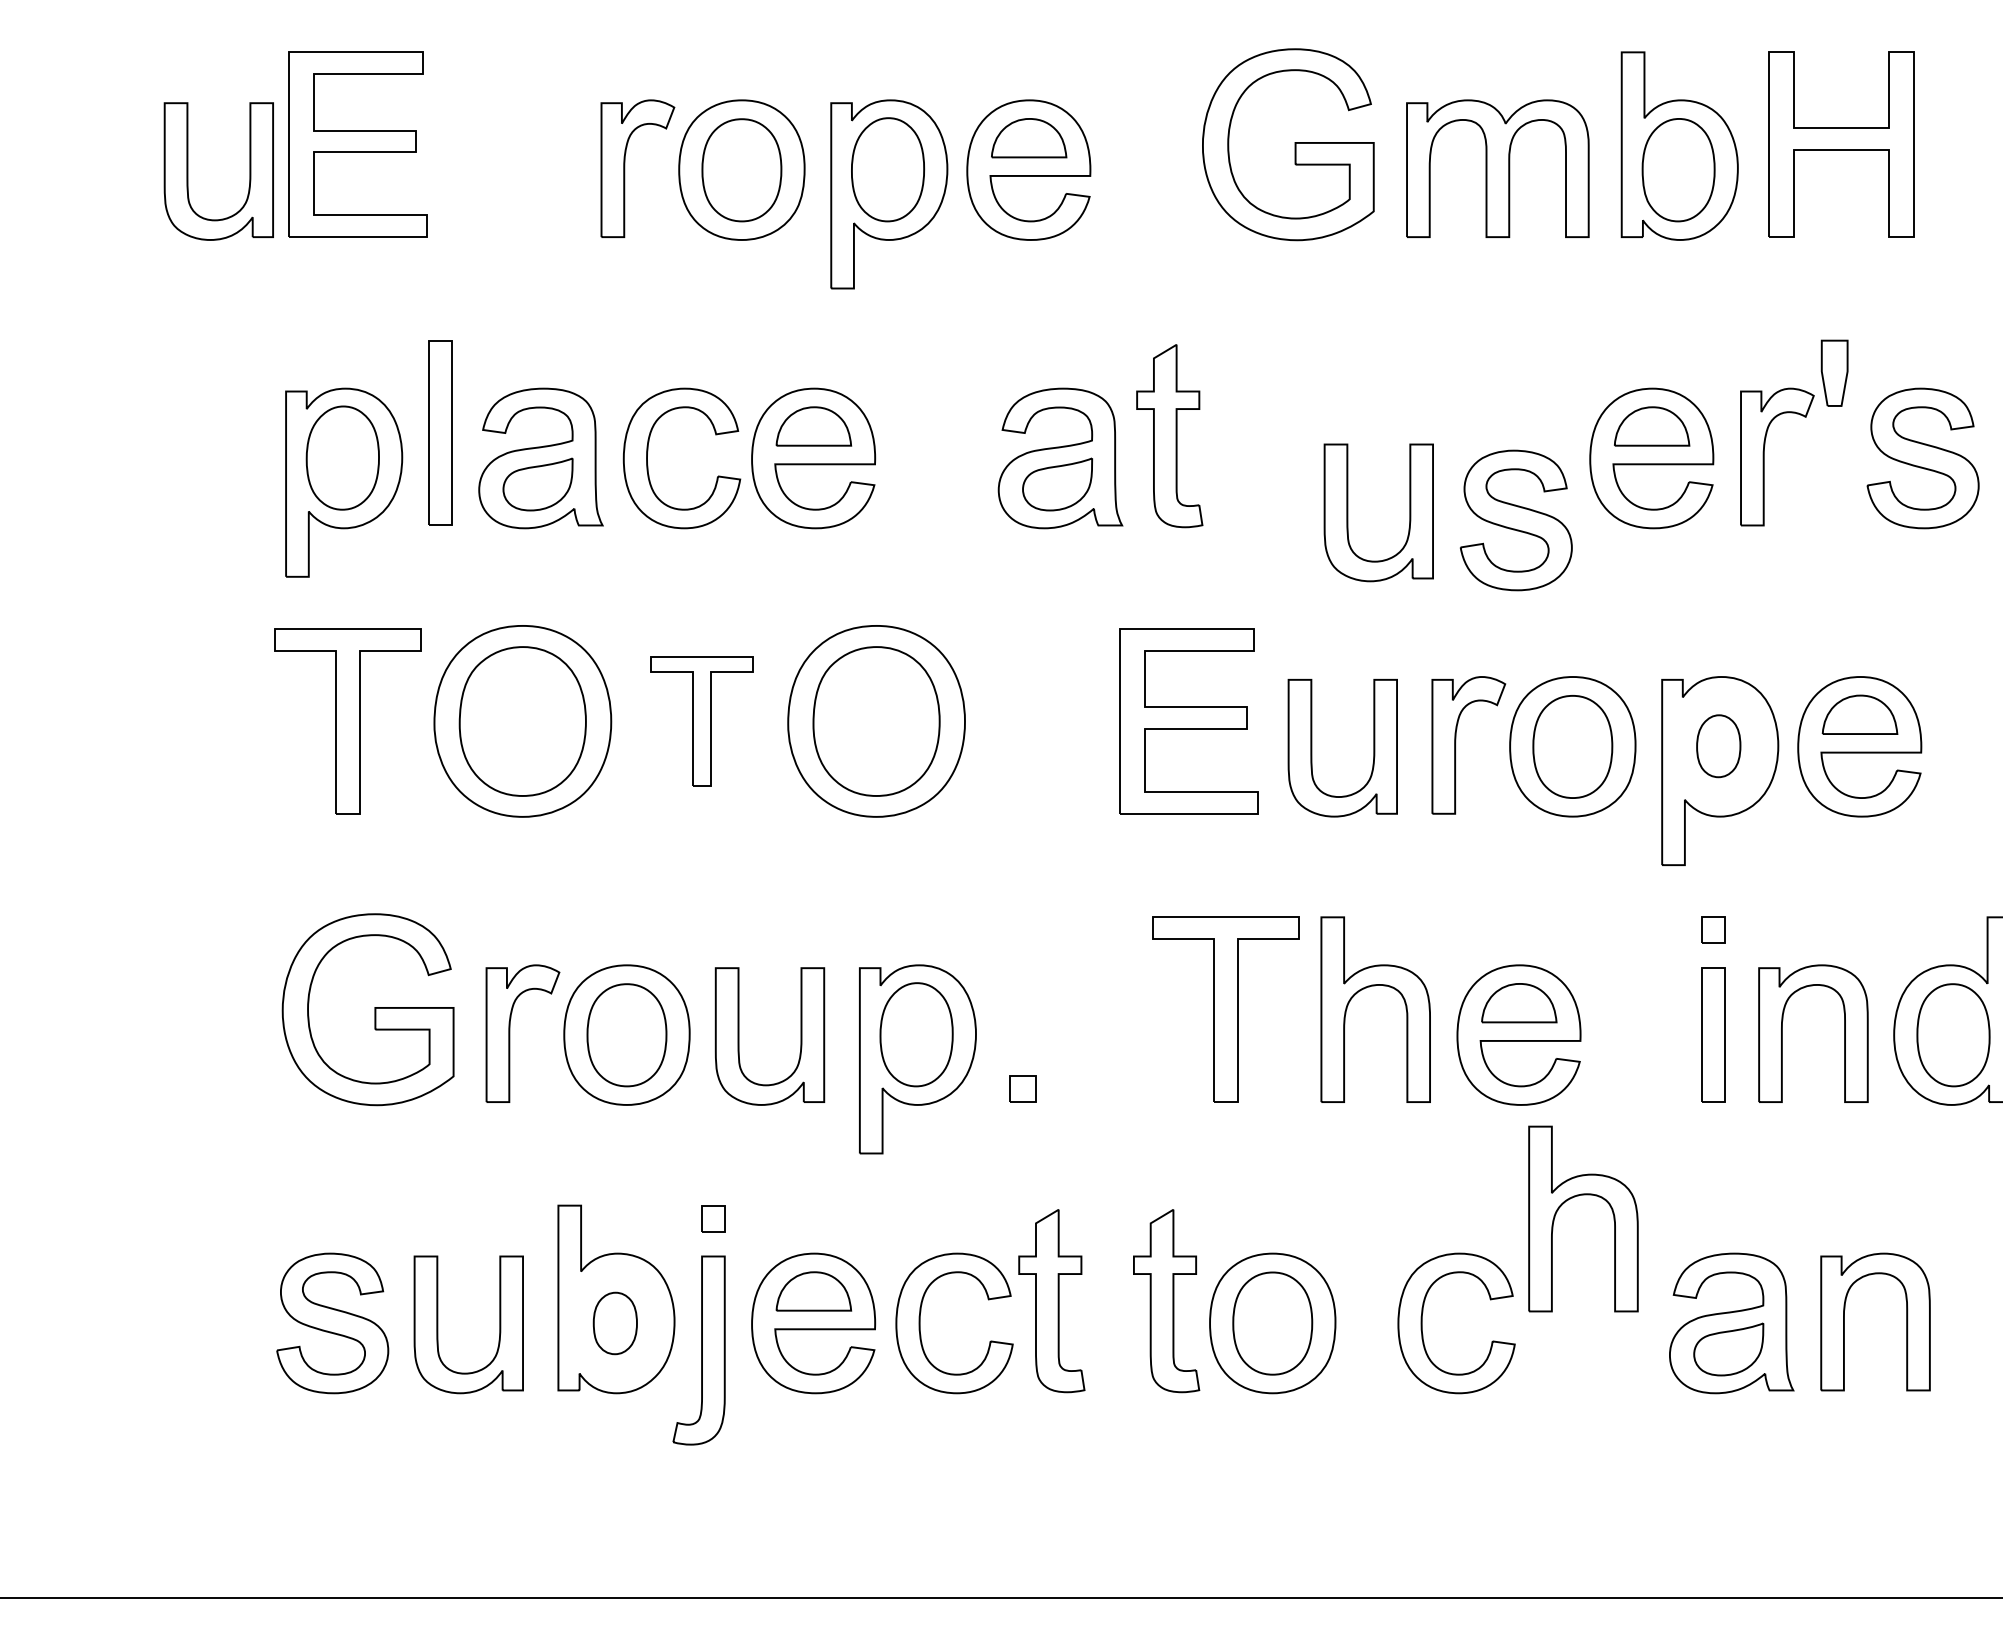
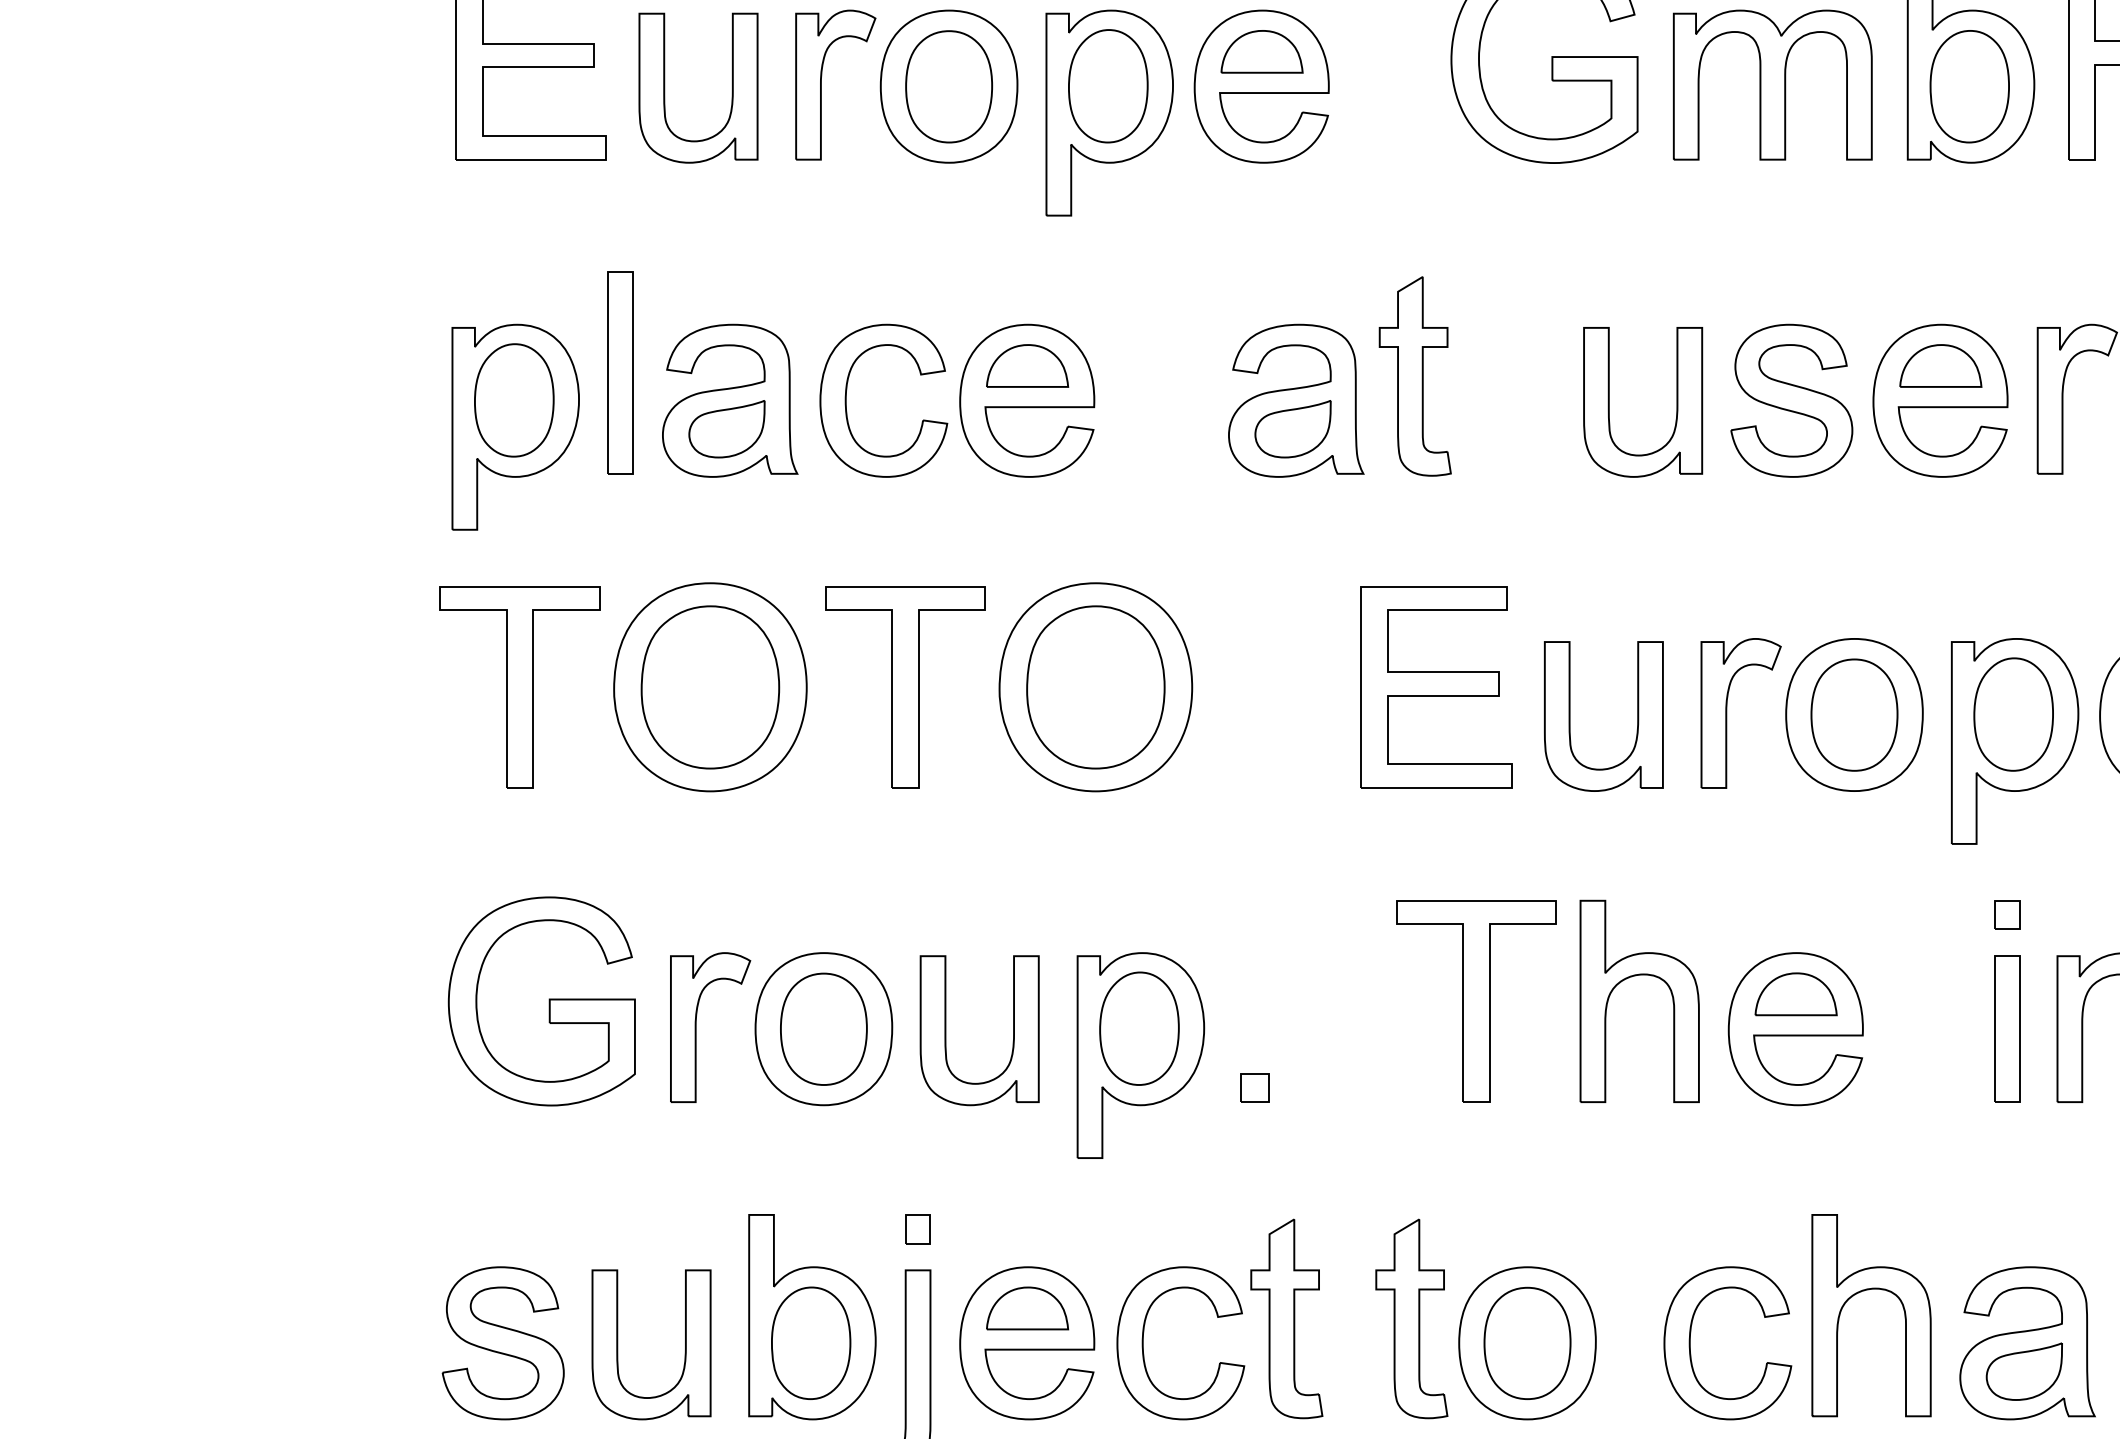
part: (188, 171) -> (665, 88), moved
part: (1348, 512) -> (1610, 401), moved
part: (1516, 520) -> (1792, 400), moved
part: (701, 721) -> (905, 687), size x1.43
part: (1718, 745) -> (2013, 713), size x1.67
part: (1575, 1197) -> (1862, 1292), moved
part: (615, 1323) -> (811, 1343), size x1.67

